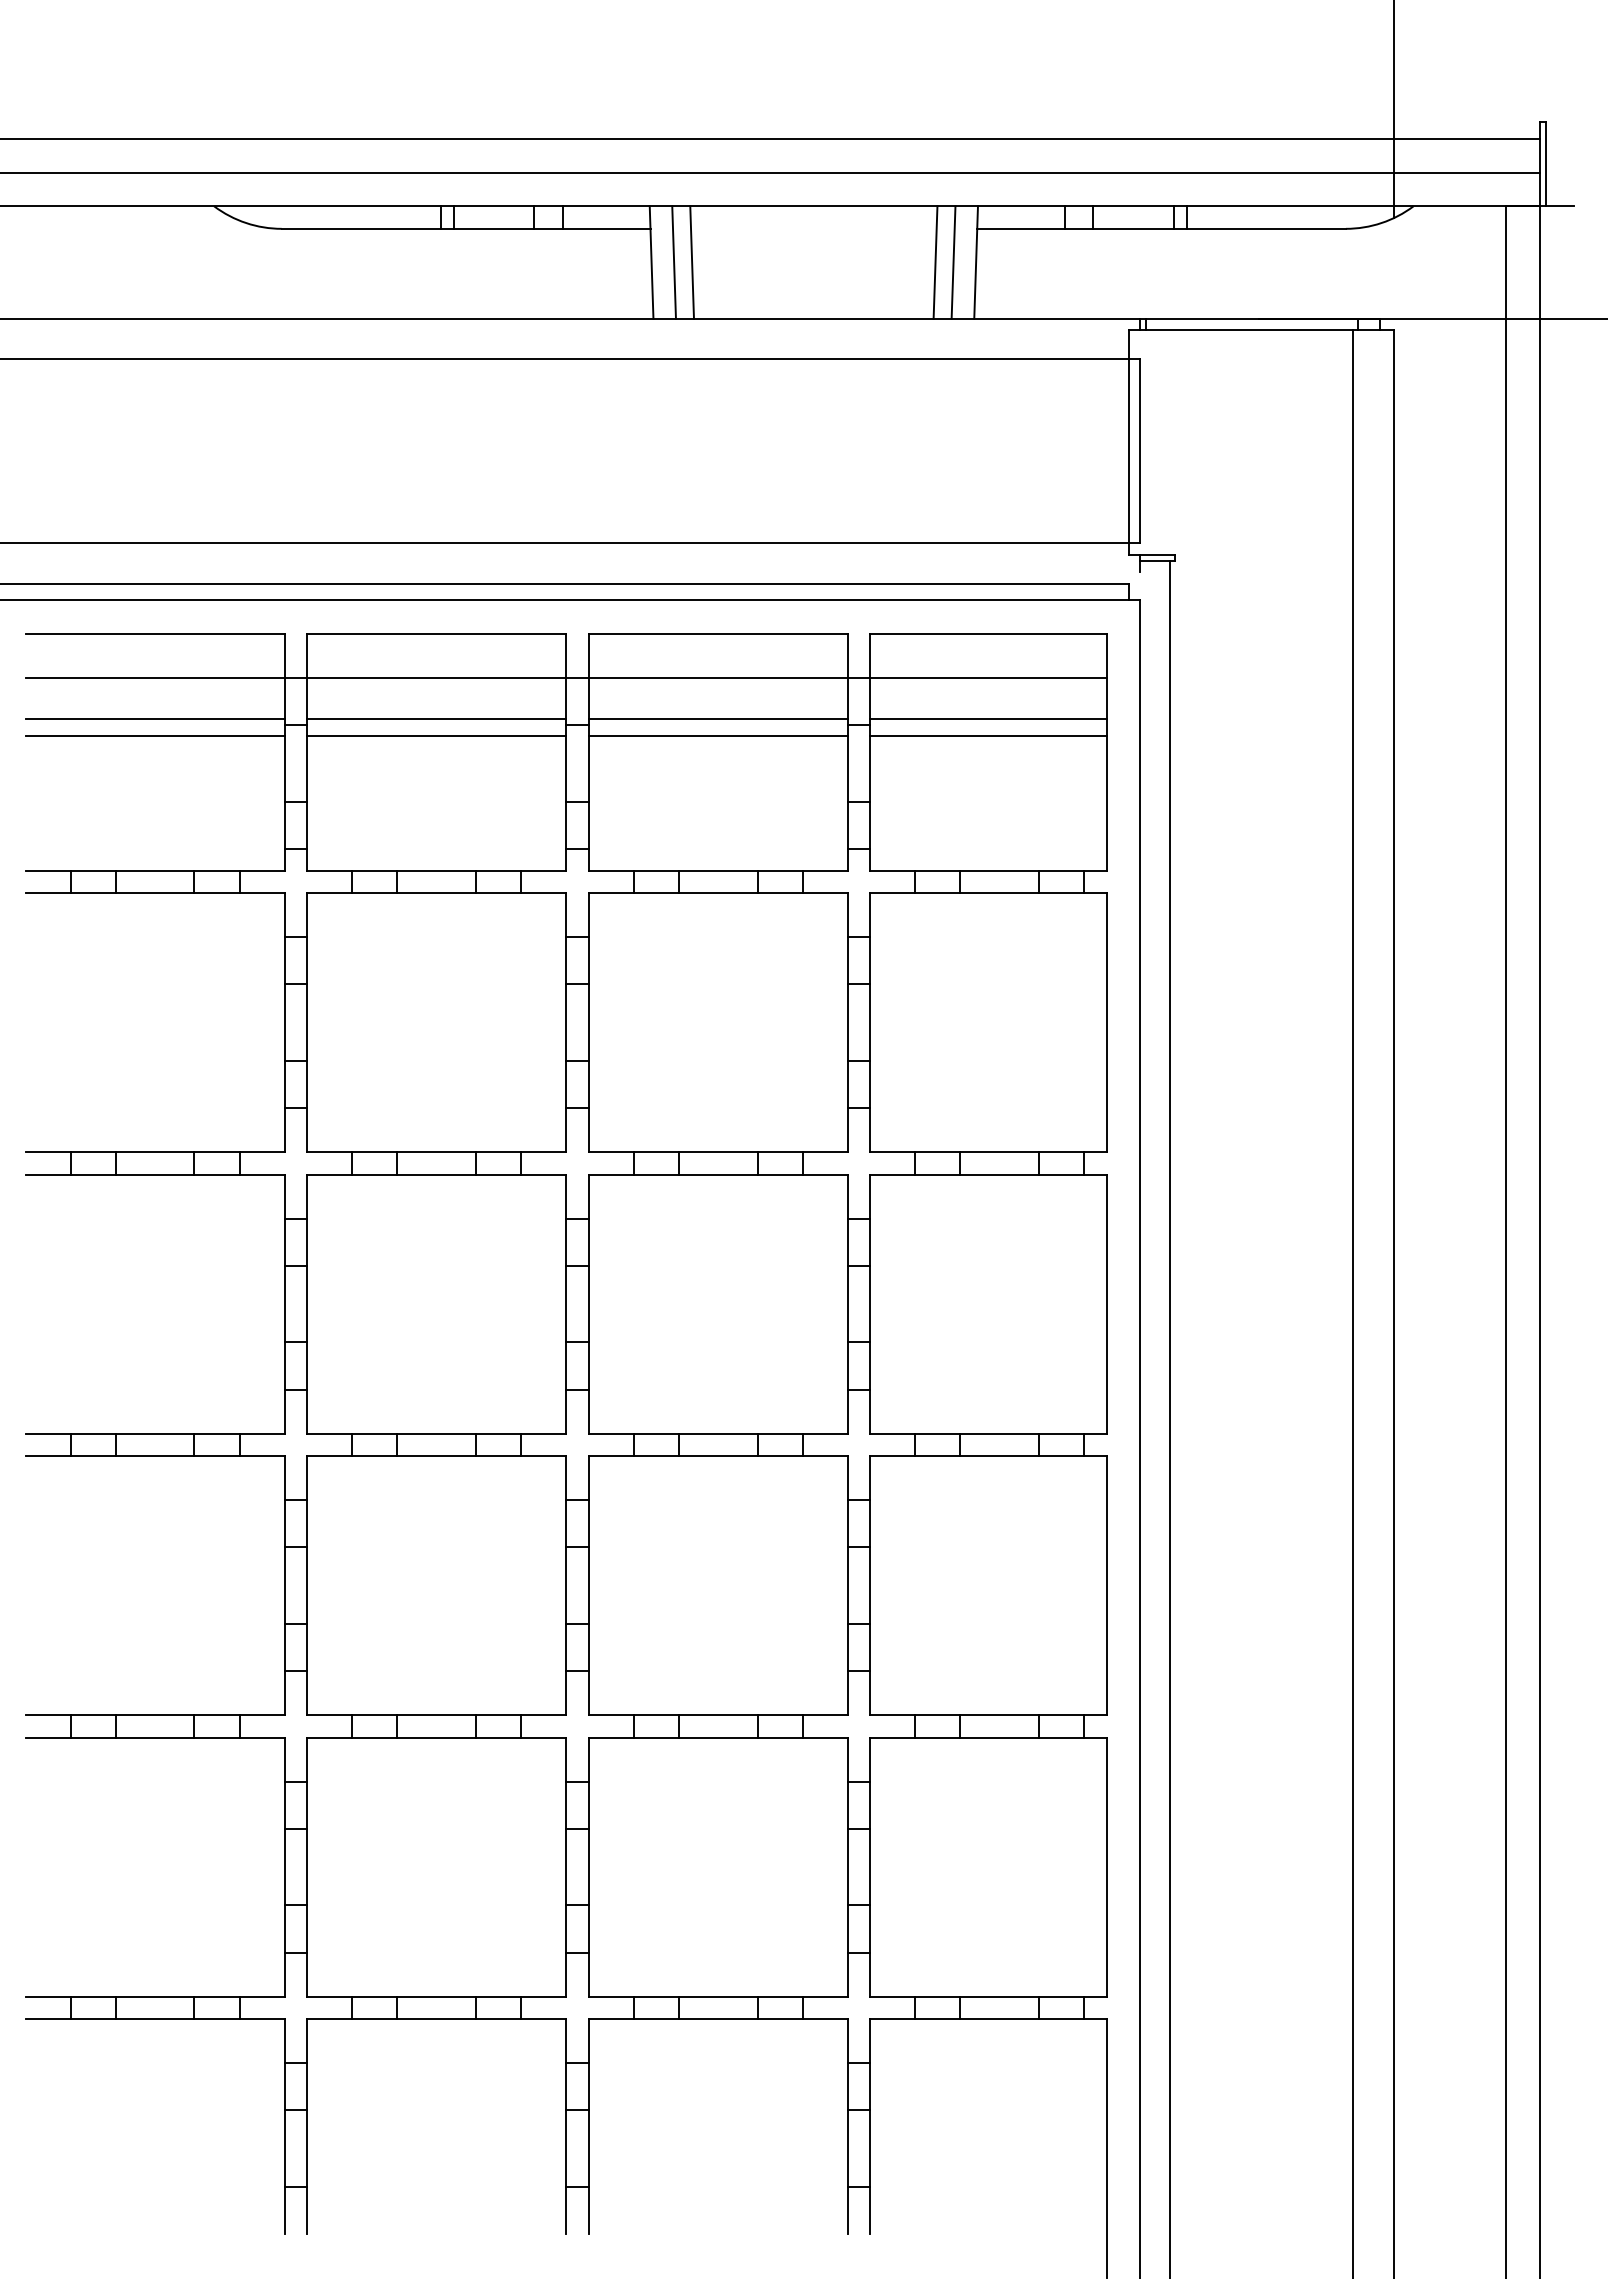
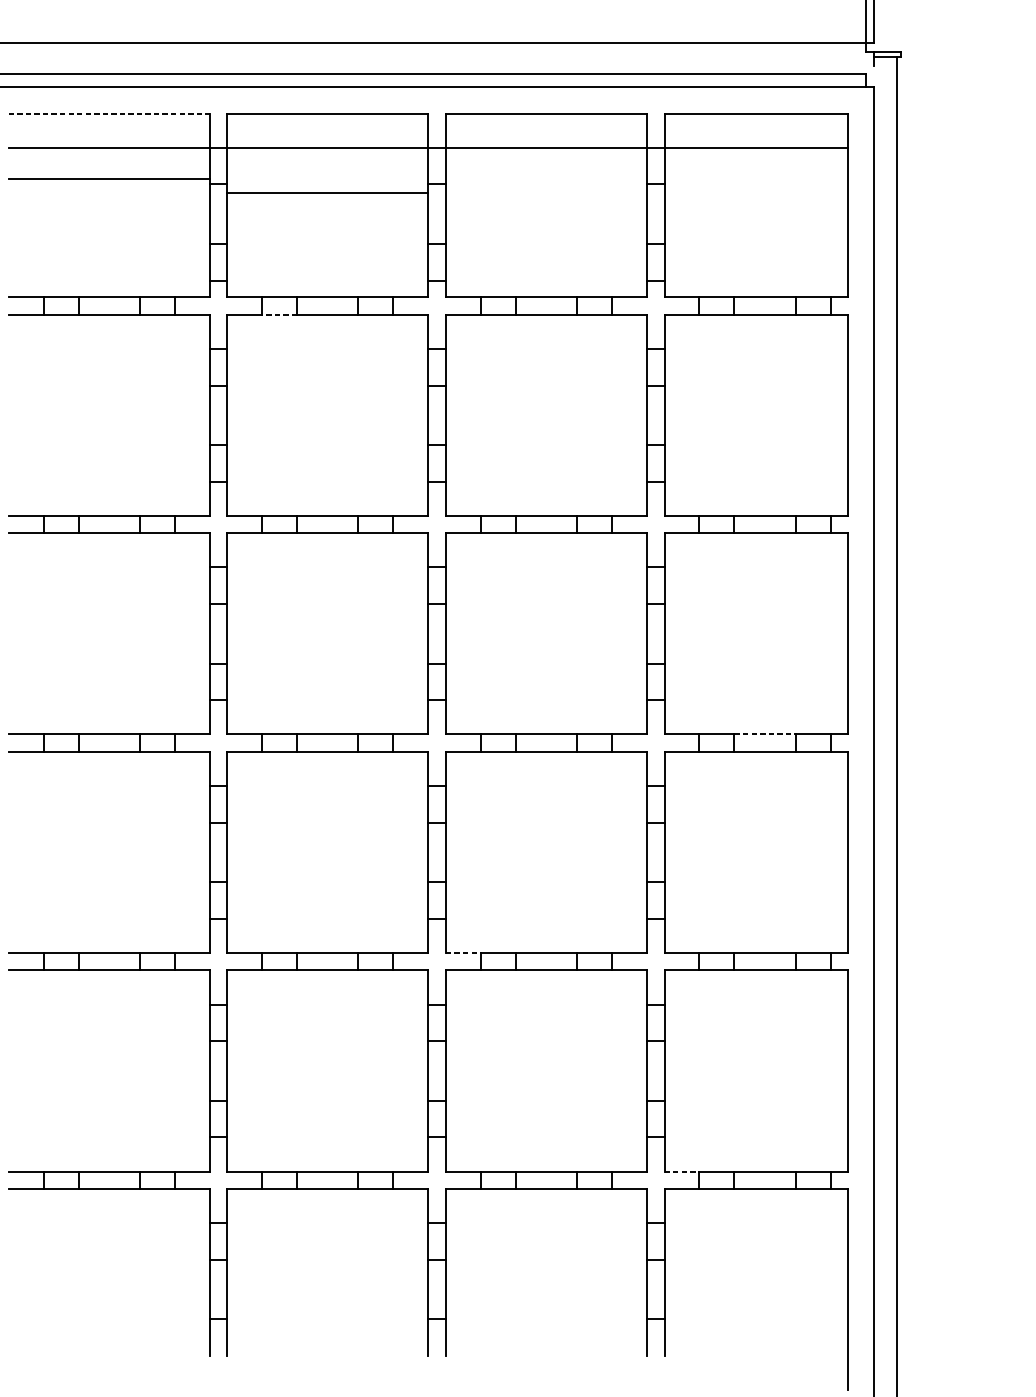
line: (155, 634) -> (109, 113), solid -> dashed
line: (436, 718) -> (327, 179), removed
line: (717, 718) -> (545, 179), removed
line: (988, 718) -> (756, 179), removed
line: (154, 735) -> (108, 192), removed
line: (717, 735) -> (545, 192), removed
line: (988, 735) -> (756, 192), removed
line: (374, 893) -> (279, 314), solid -> dashed
line: (1000, 1433) -> (765, 734), solid -> dashed
line: (611, 1715) -> (463, 953), solid -> dashed
line: (892, 1996) -> (681, 1171), solid -> dashed

